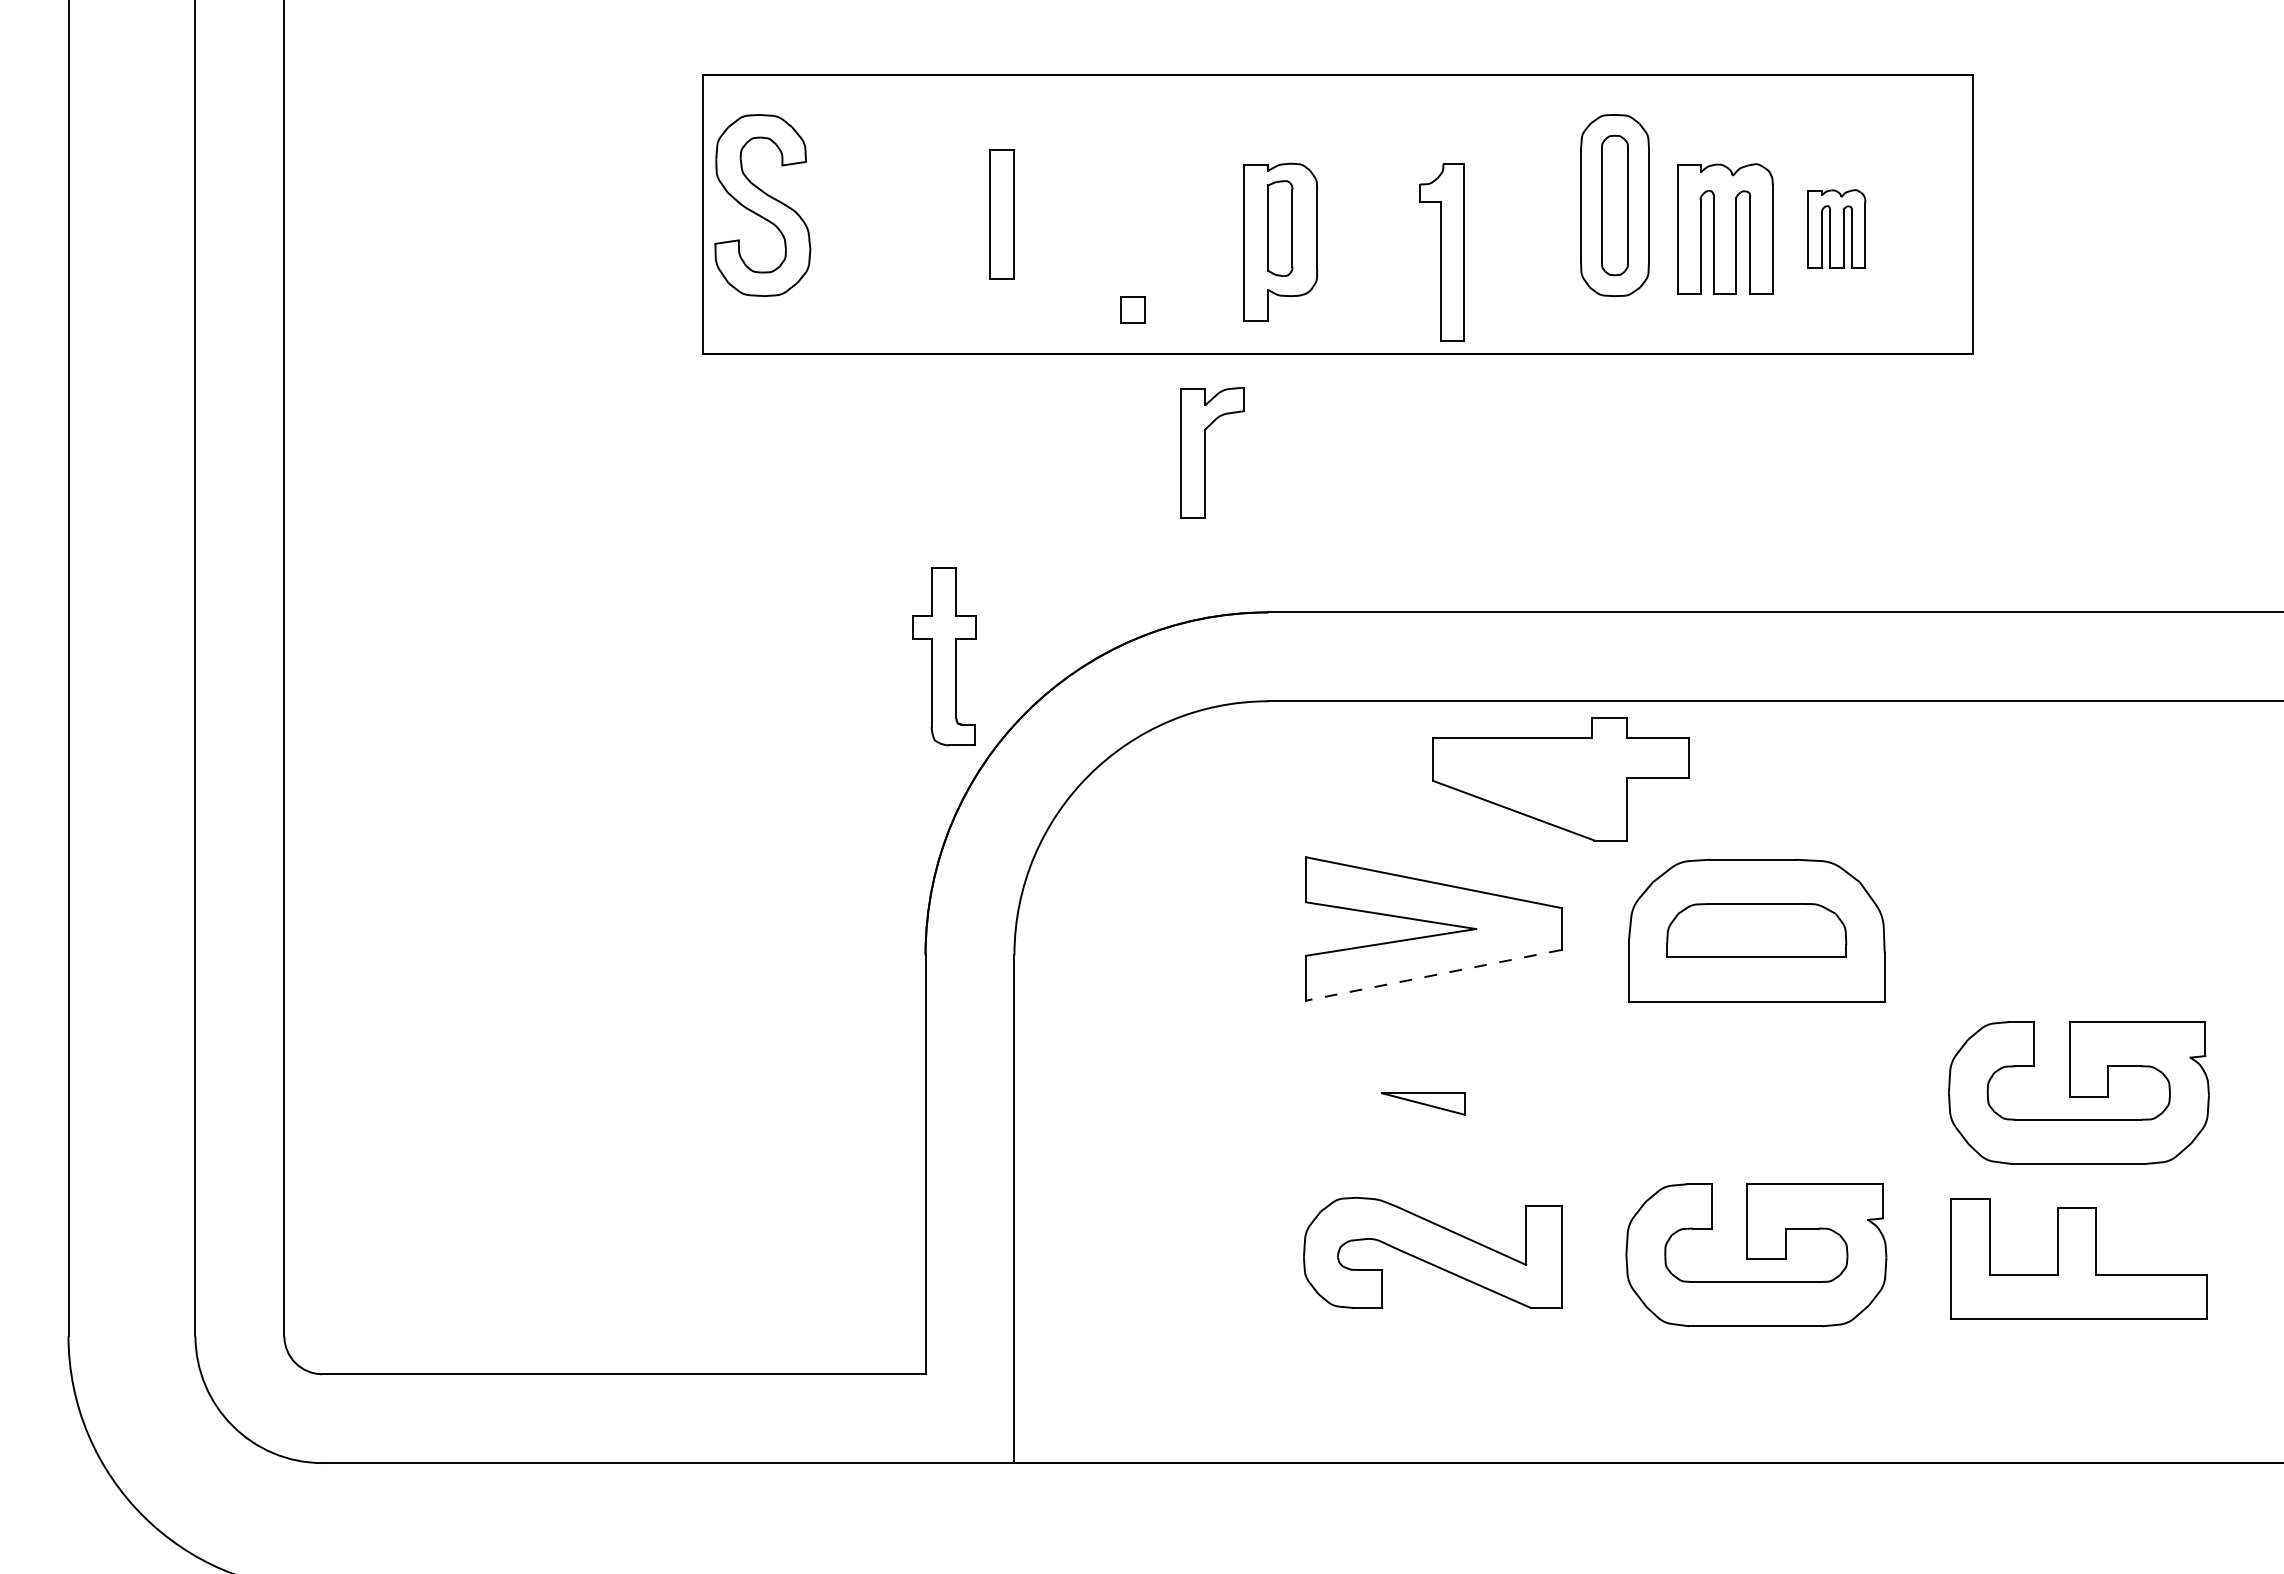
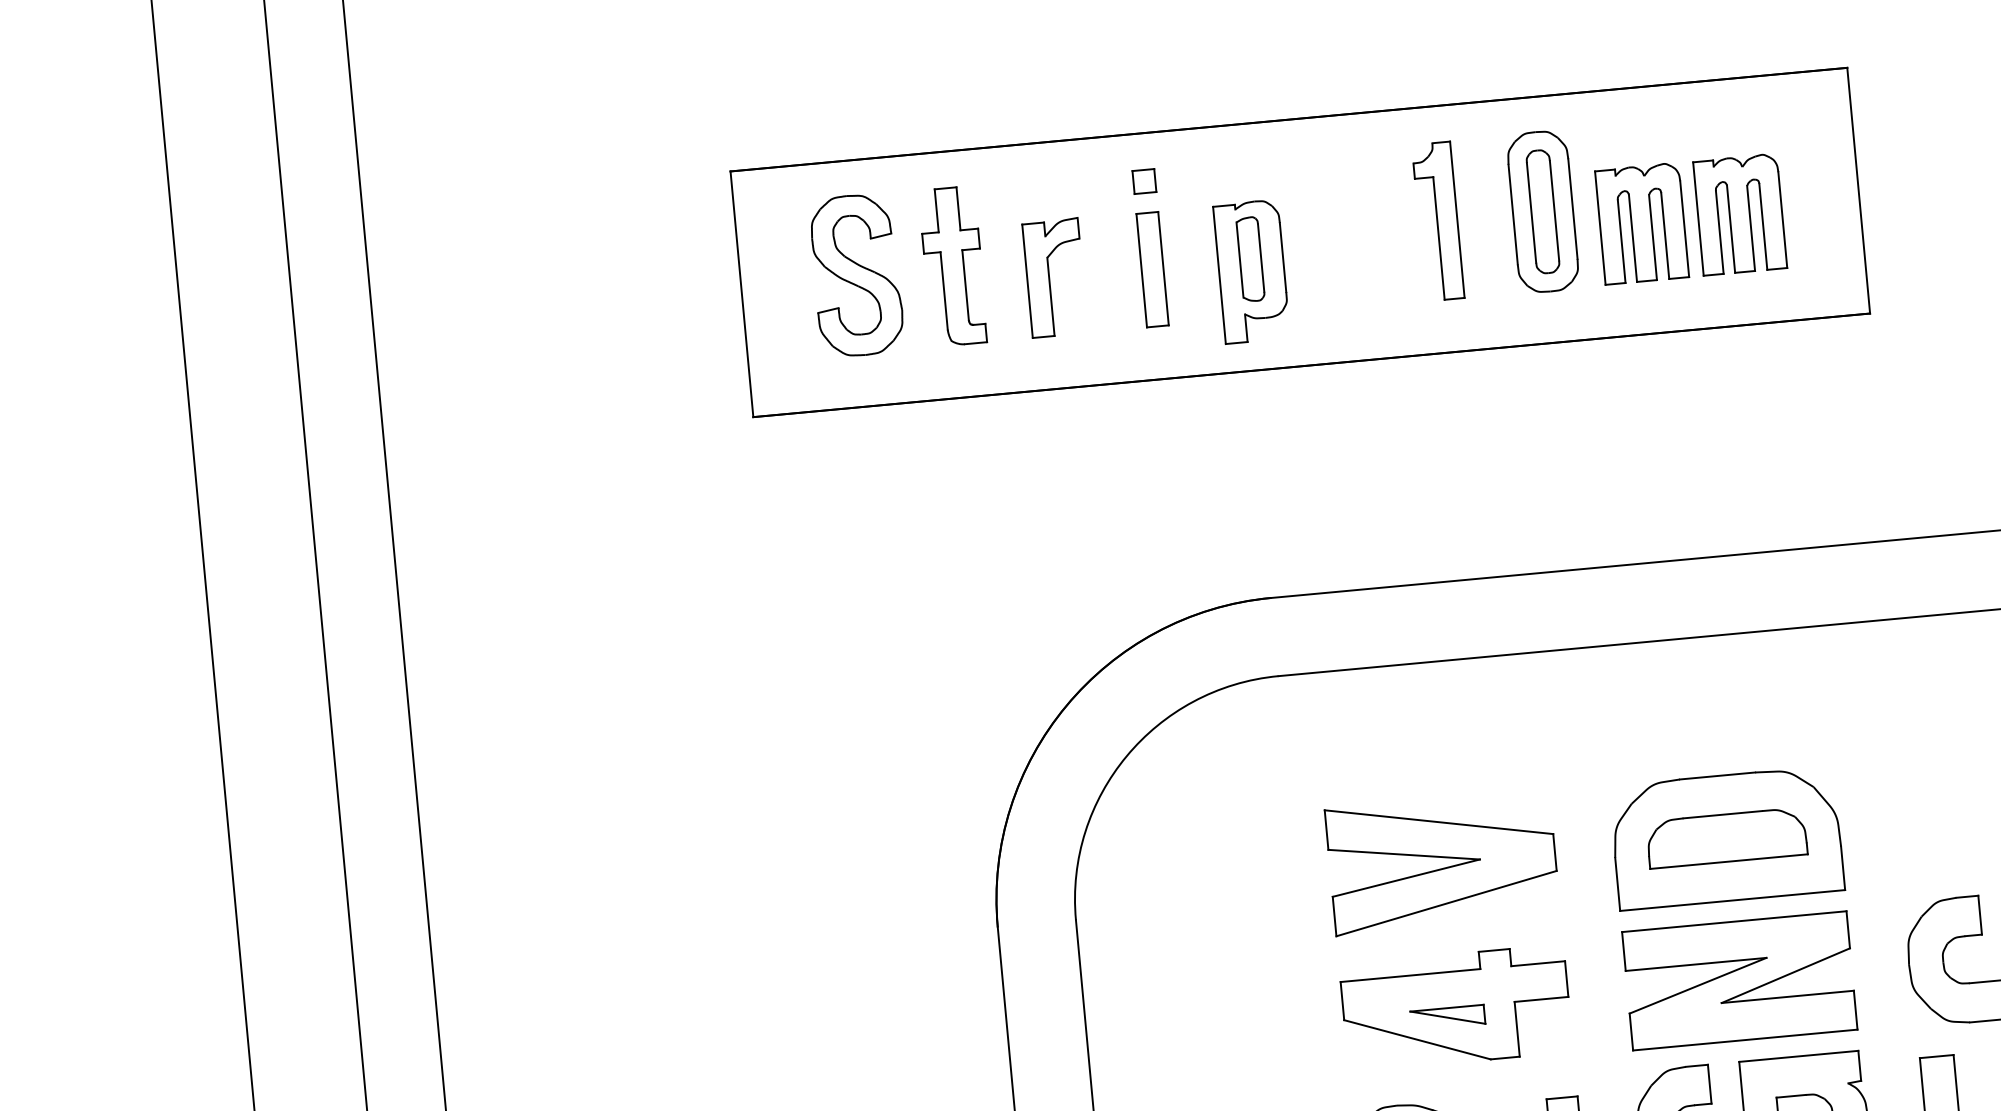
part: (762, 205) -> (856, 275), moved
part: (1001, 214) -> (1152, 269), moved
part: (1836, 228) -> (1739, 213), size x1.67
part: (1441, 252) -> (1437, 221), moved
part: (1132, 309) -> (1144, 181), moved
part: (1205, 452) -> (1049, 277), moved
part: (944, 656) -> (953, 266), moved
part: (1560, 779) -> (1455, 1008), moved
line: (1433, 975) -> (1446, 903), dashed -> solid
part: (1756, 1092) -> (1739, 980), added

